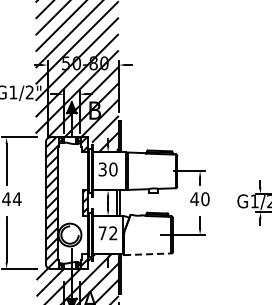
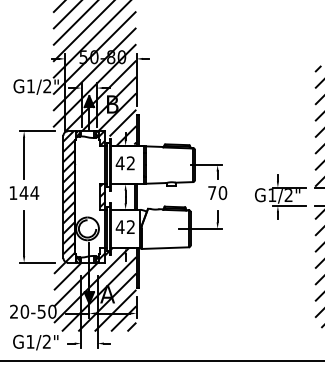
text: (107, 169) -> (125, 163), 30 -> 42
text: (193, 198) -> (211, 192), 40 -> 70
text: (101, 232) -> (119, 226), 72 -> 42
line: (147, 254) -> (165, 248), dashed -> solid

